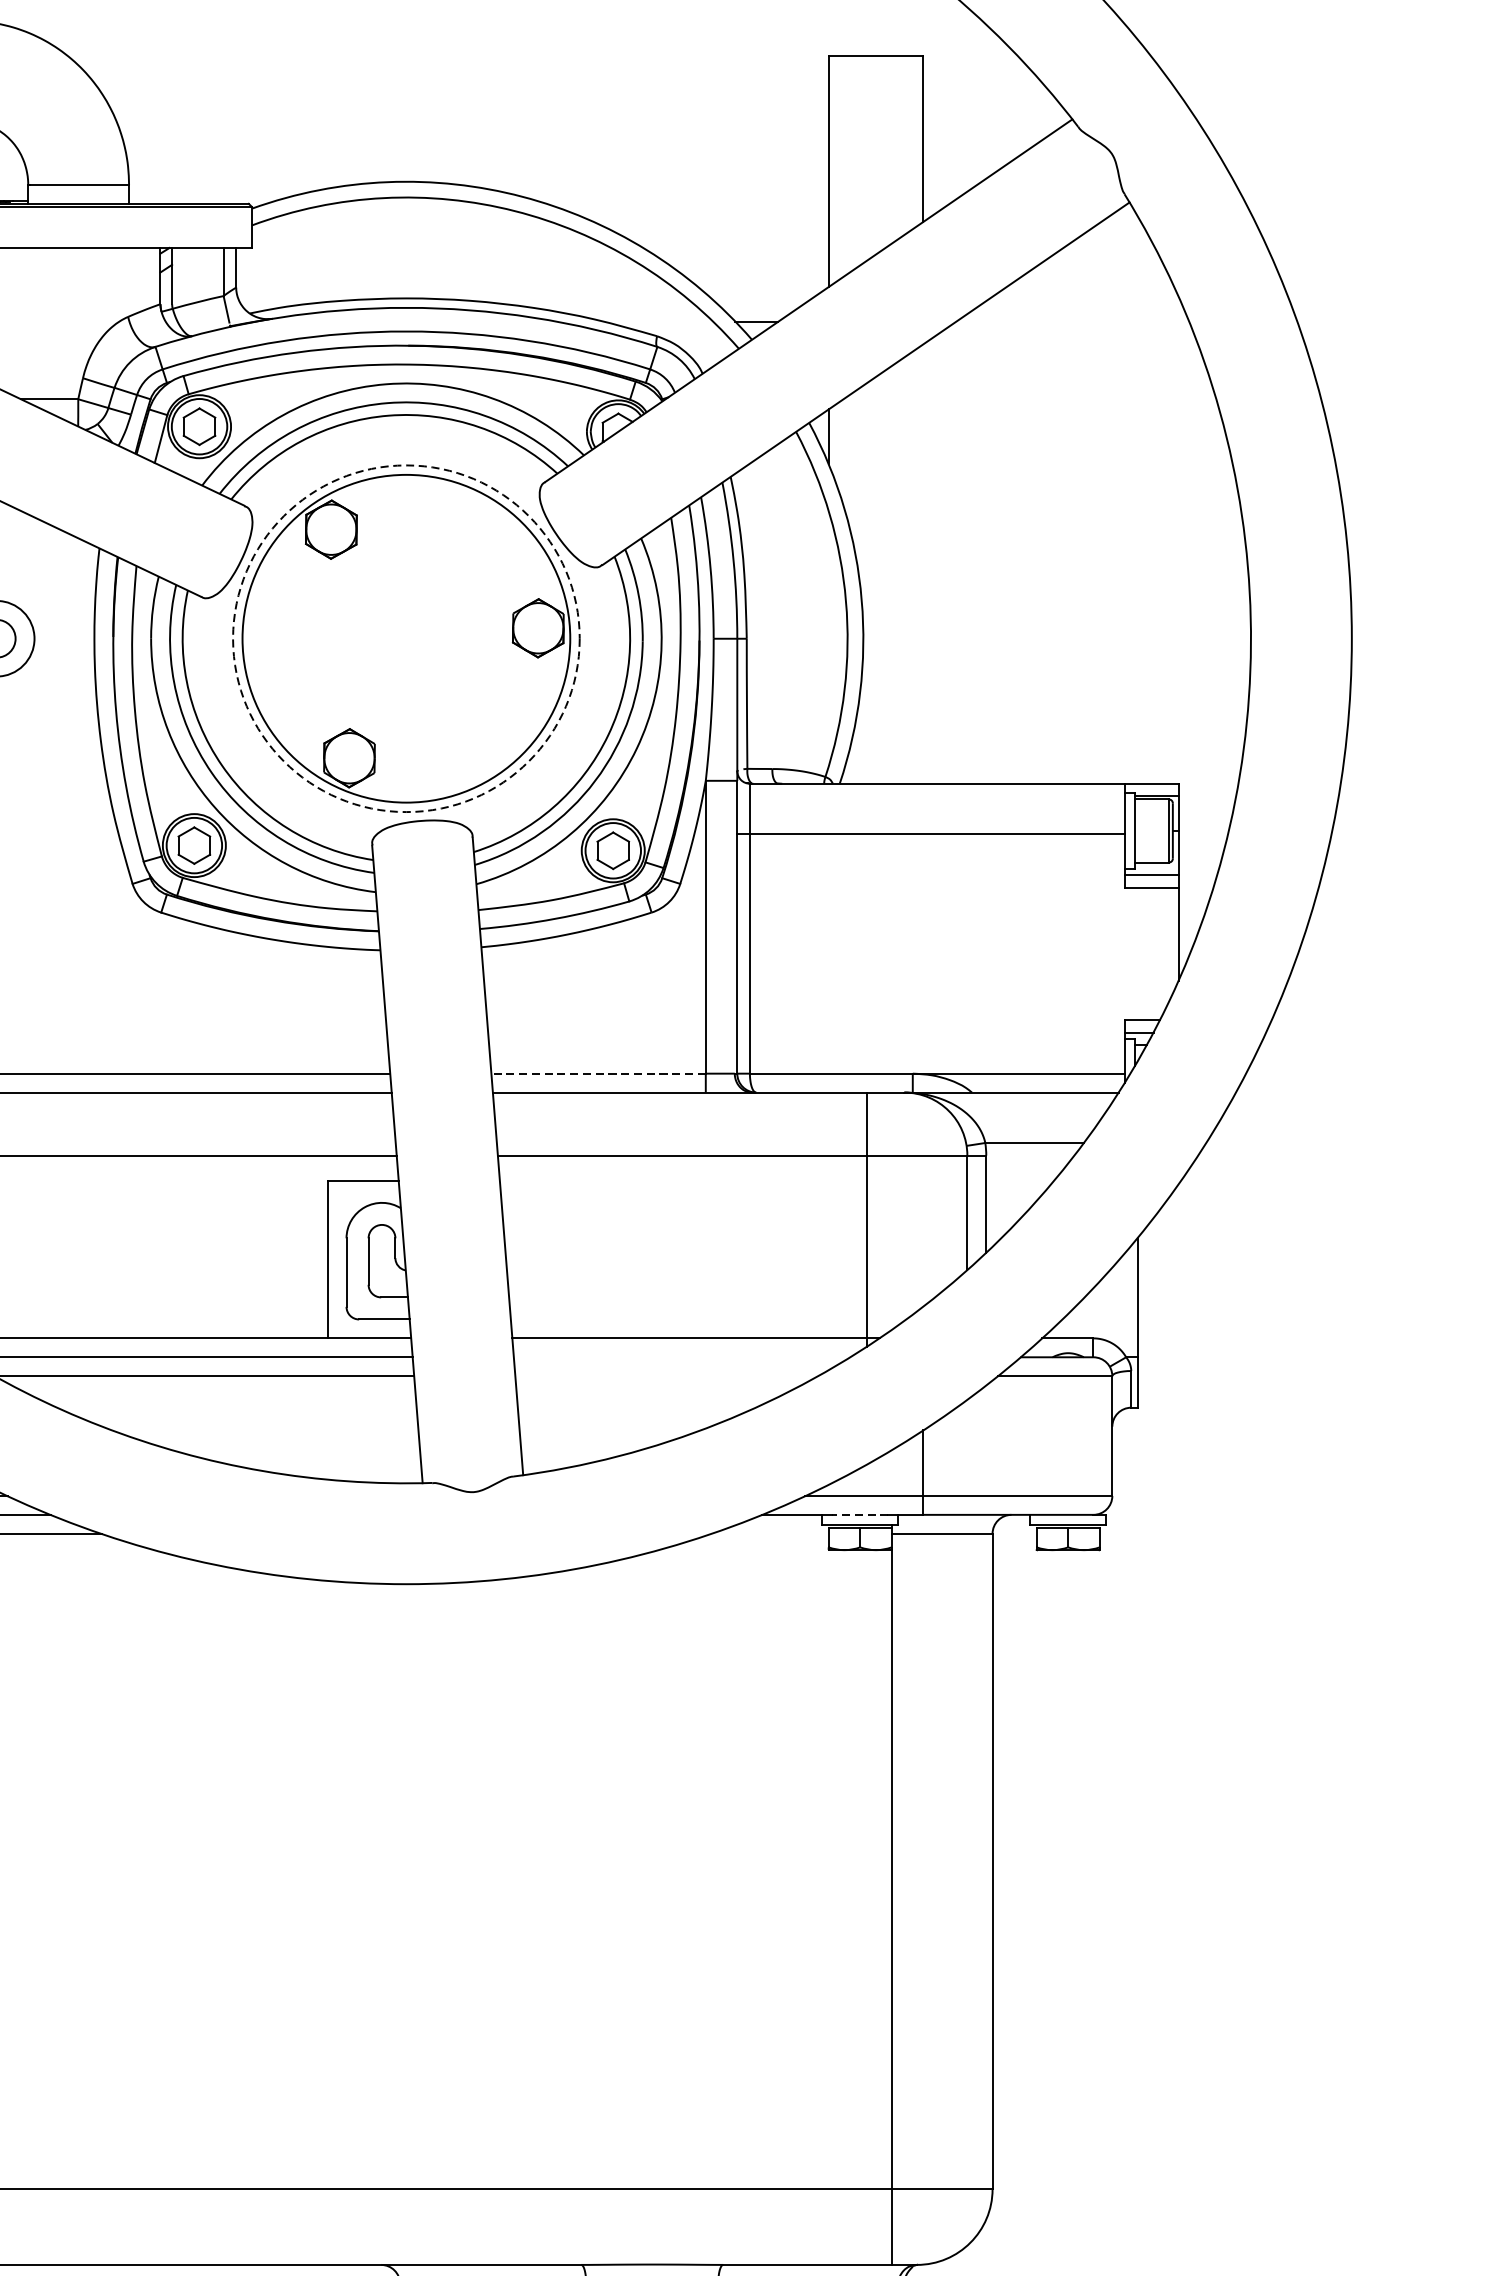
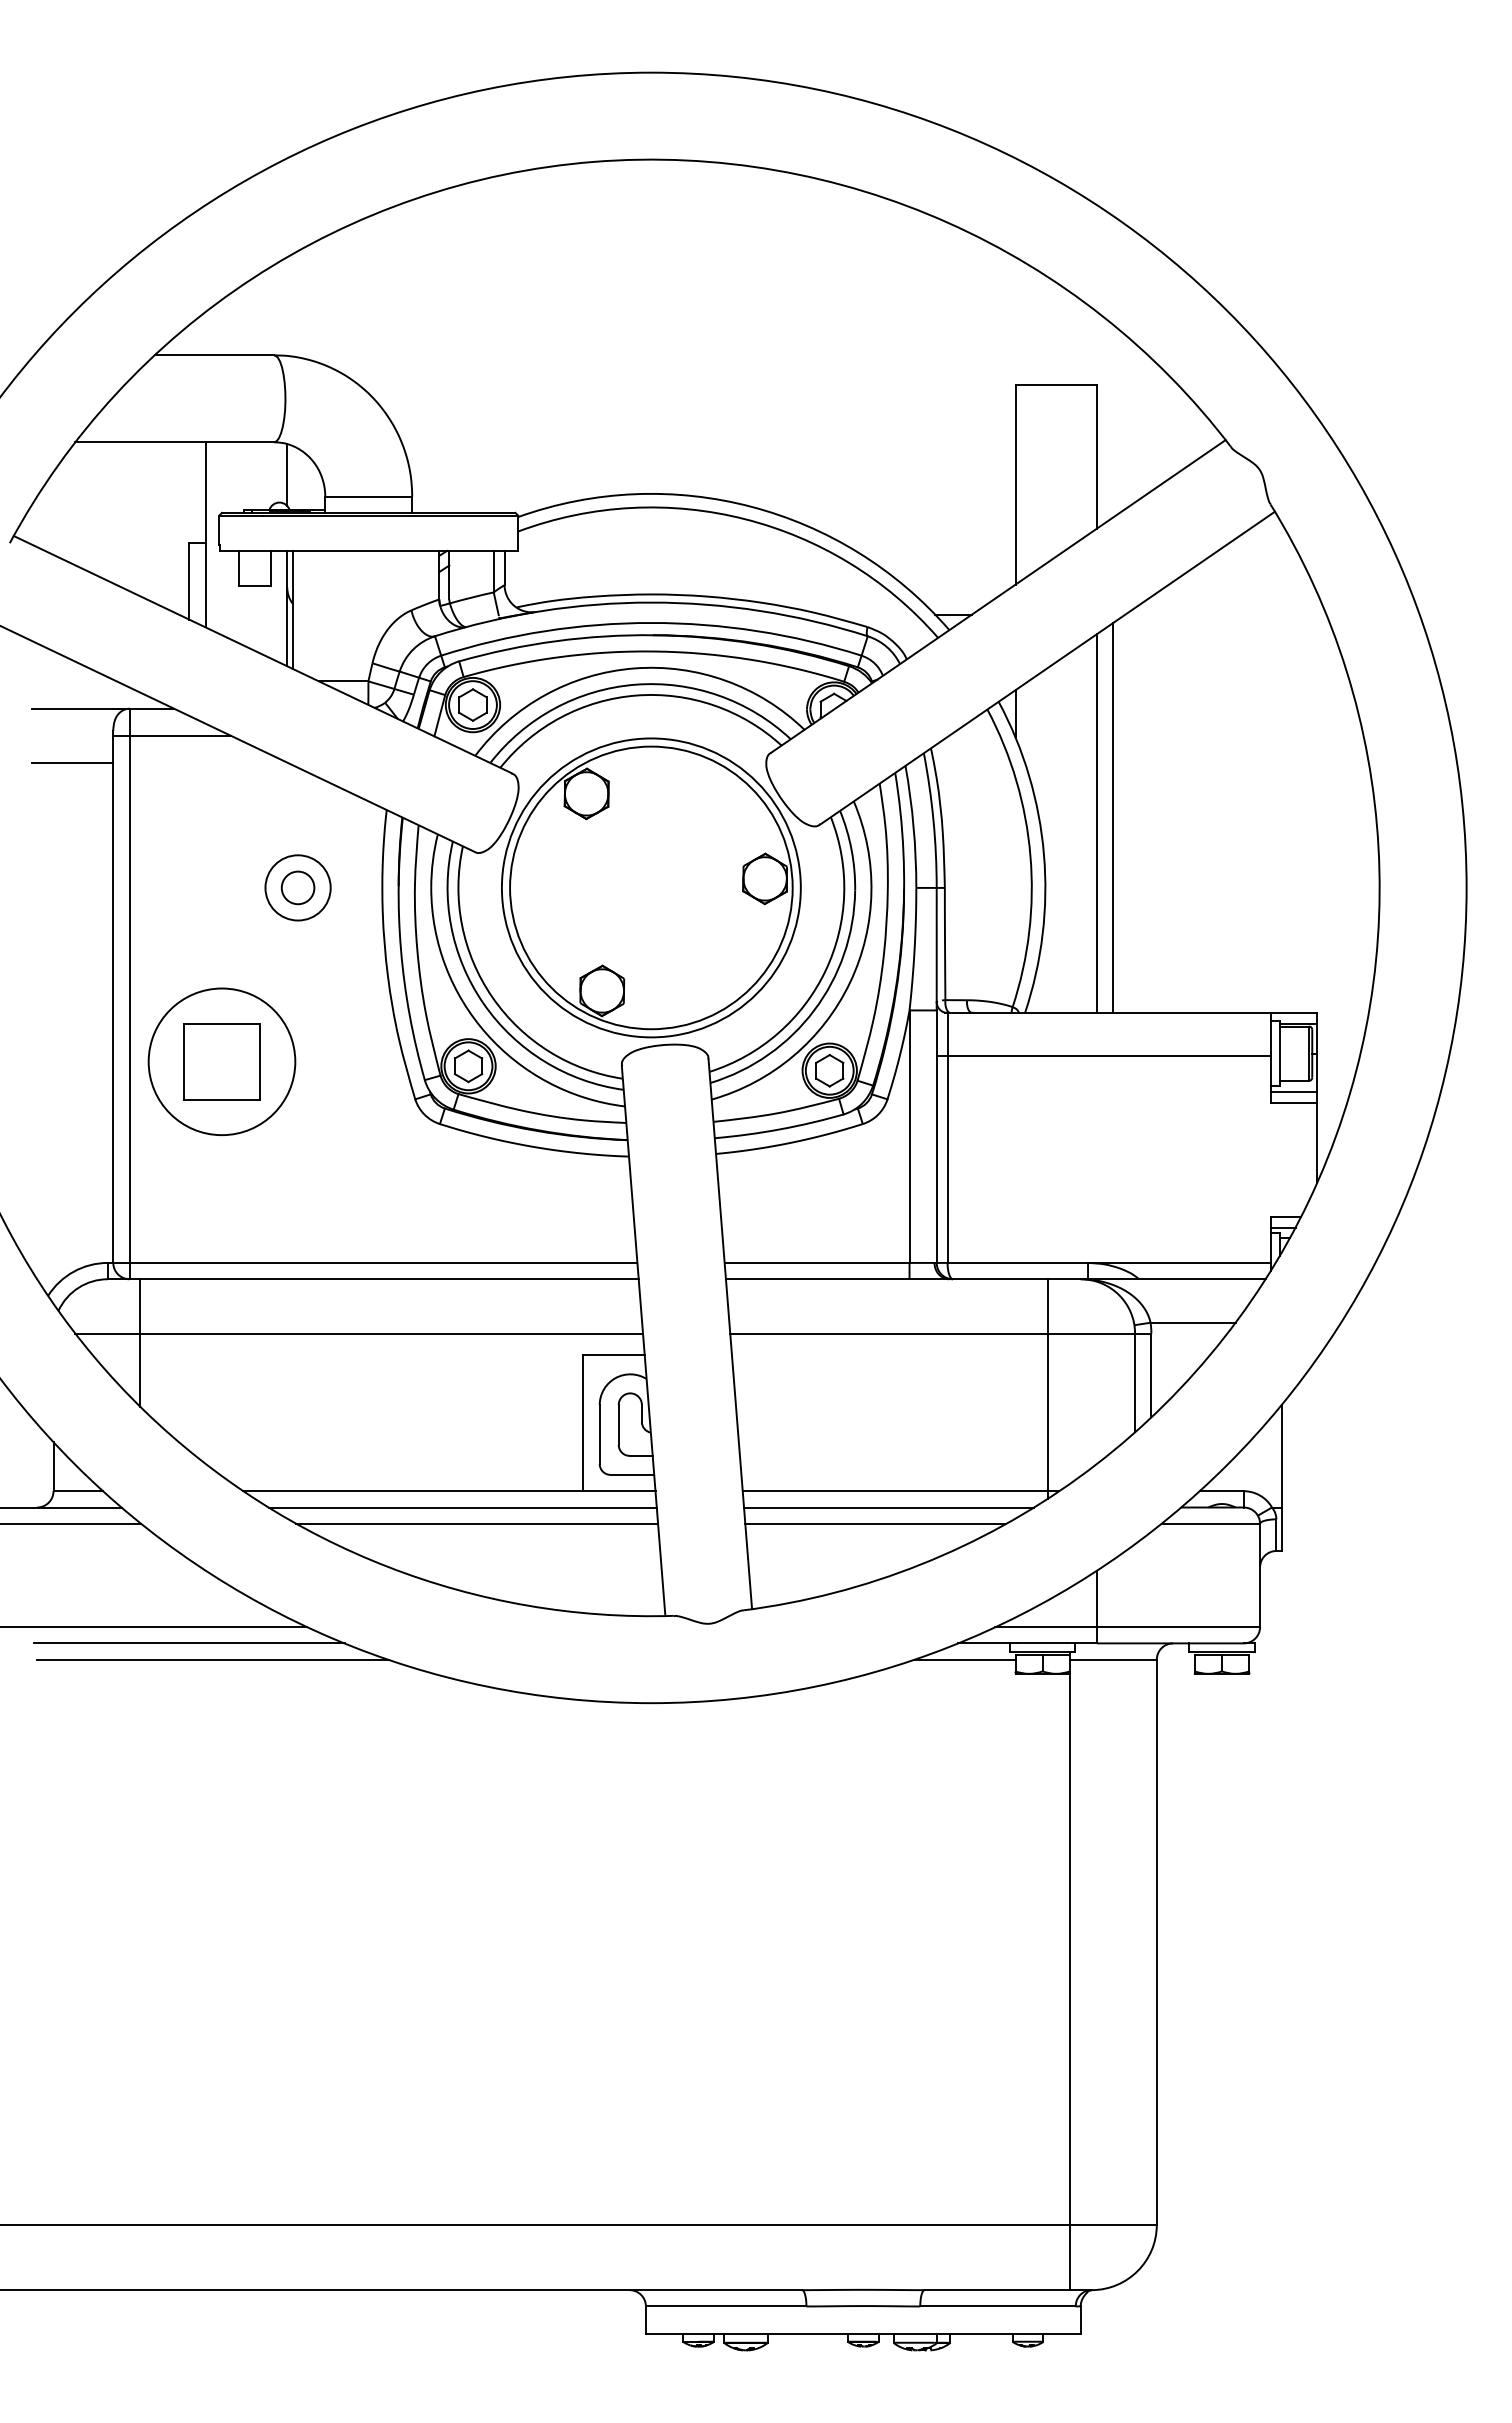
line: (942, 557) -> (1113, 817), added
line: (923, 564) -> (1097, 823), added
circle: (405, 638) -> (650, 887), dashed -> solid
line: (597, 1073) -> (816, 1262), dashed -> solid
line: (682, 1357) -> (889, 1507), added
line: (666, 1375) -> (875, 1523), added
line: (860, 1514) -> (1042, 1643), dashed -> solid
line: (769, 1533) -> (964, 1659), added

